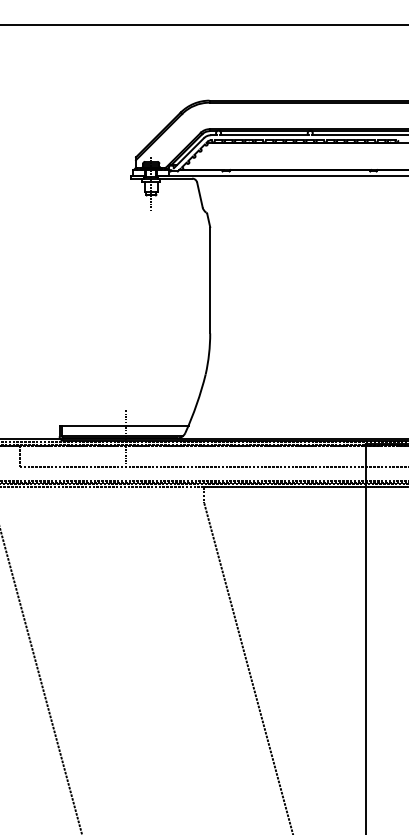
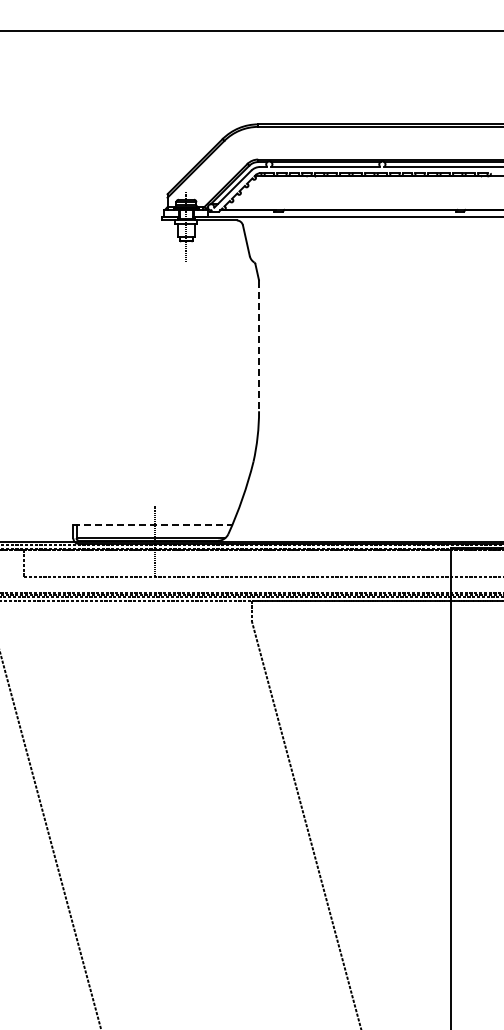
line: (210, 280) -> (259, 346), solid -> dashed
line: (124, 426) -> (153, 525), solid -> dashed

